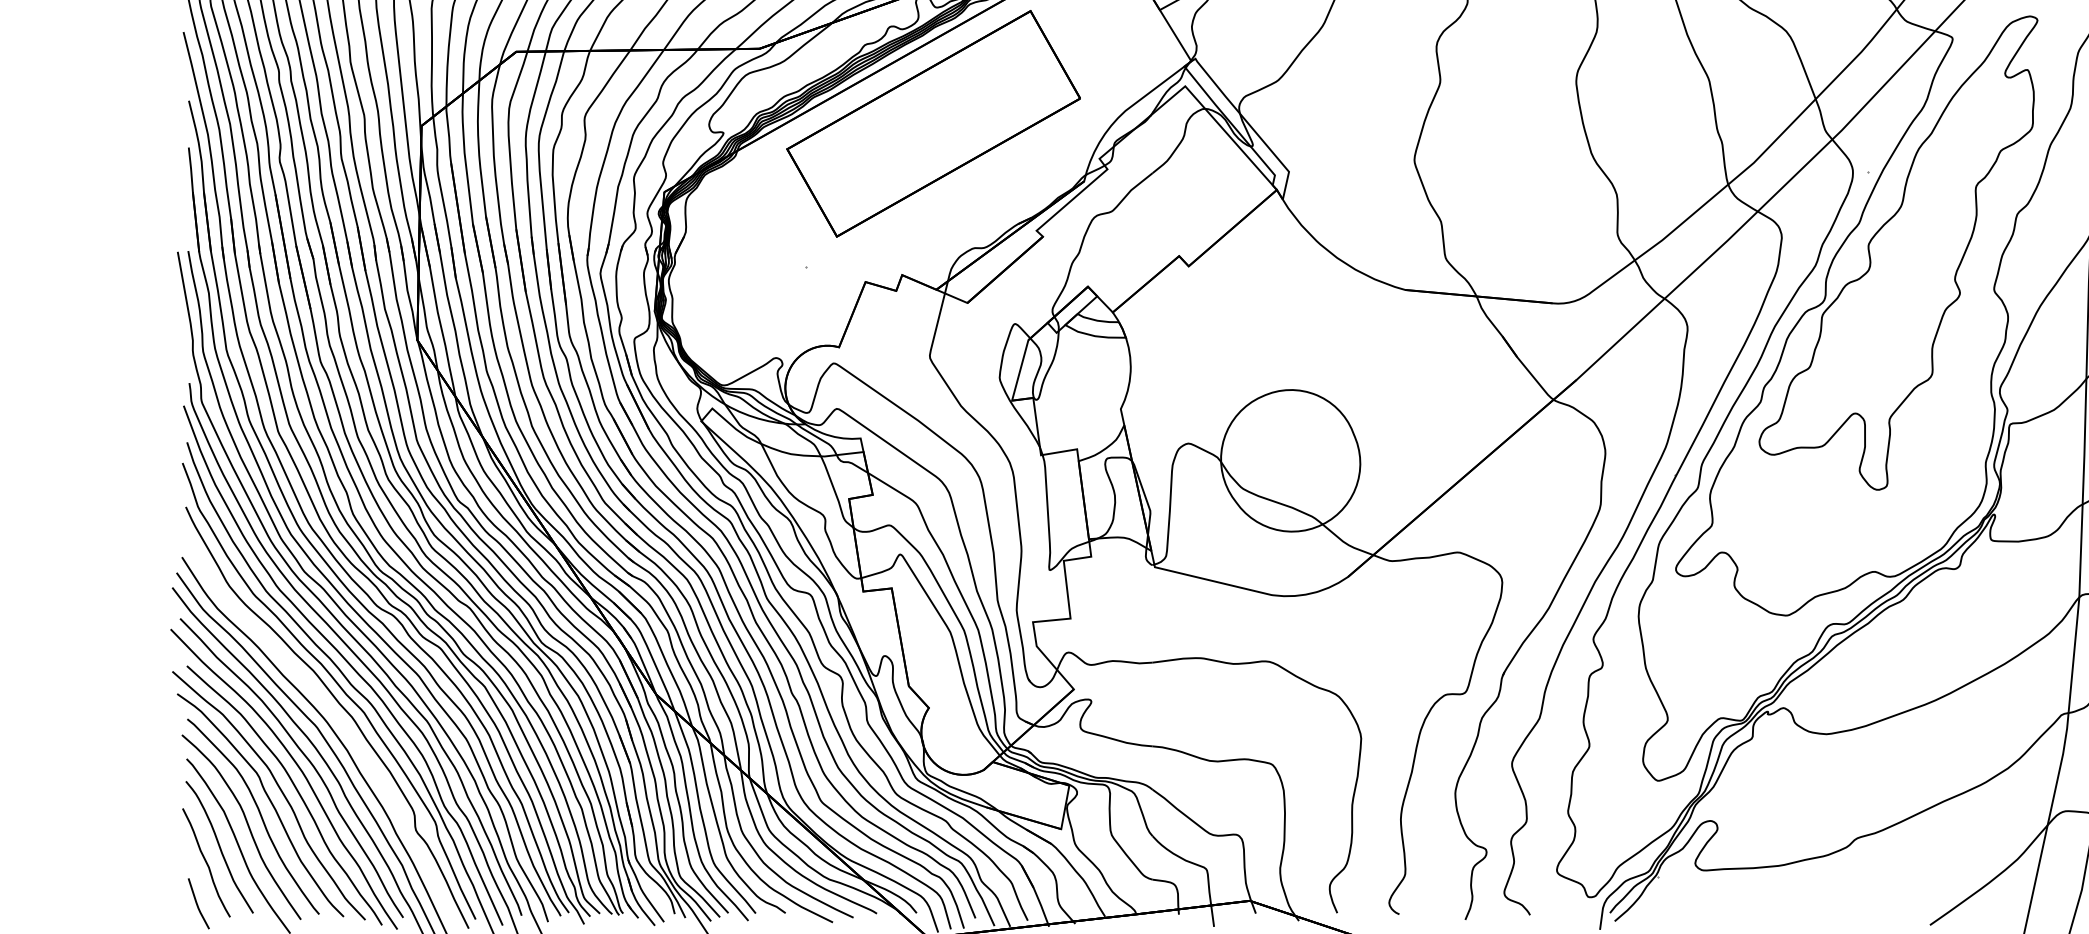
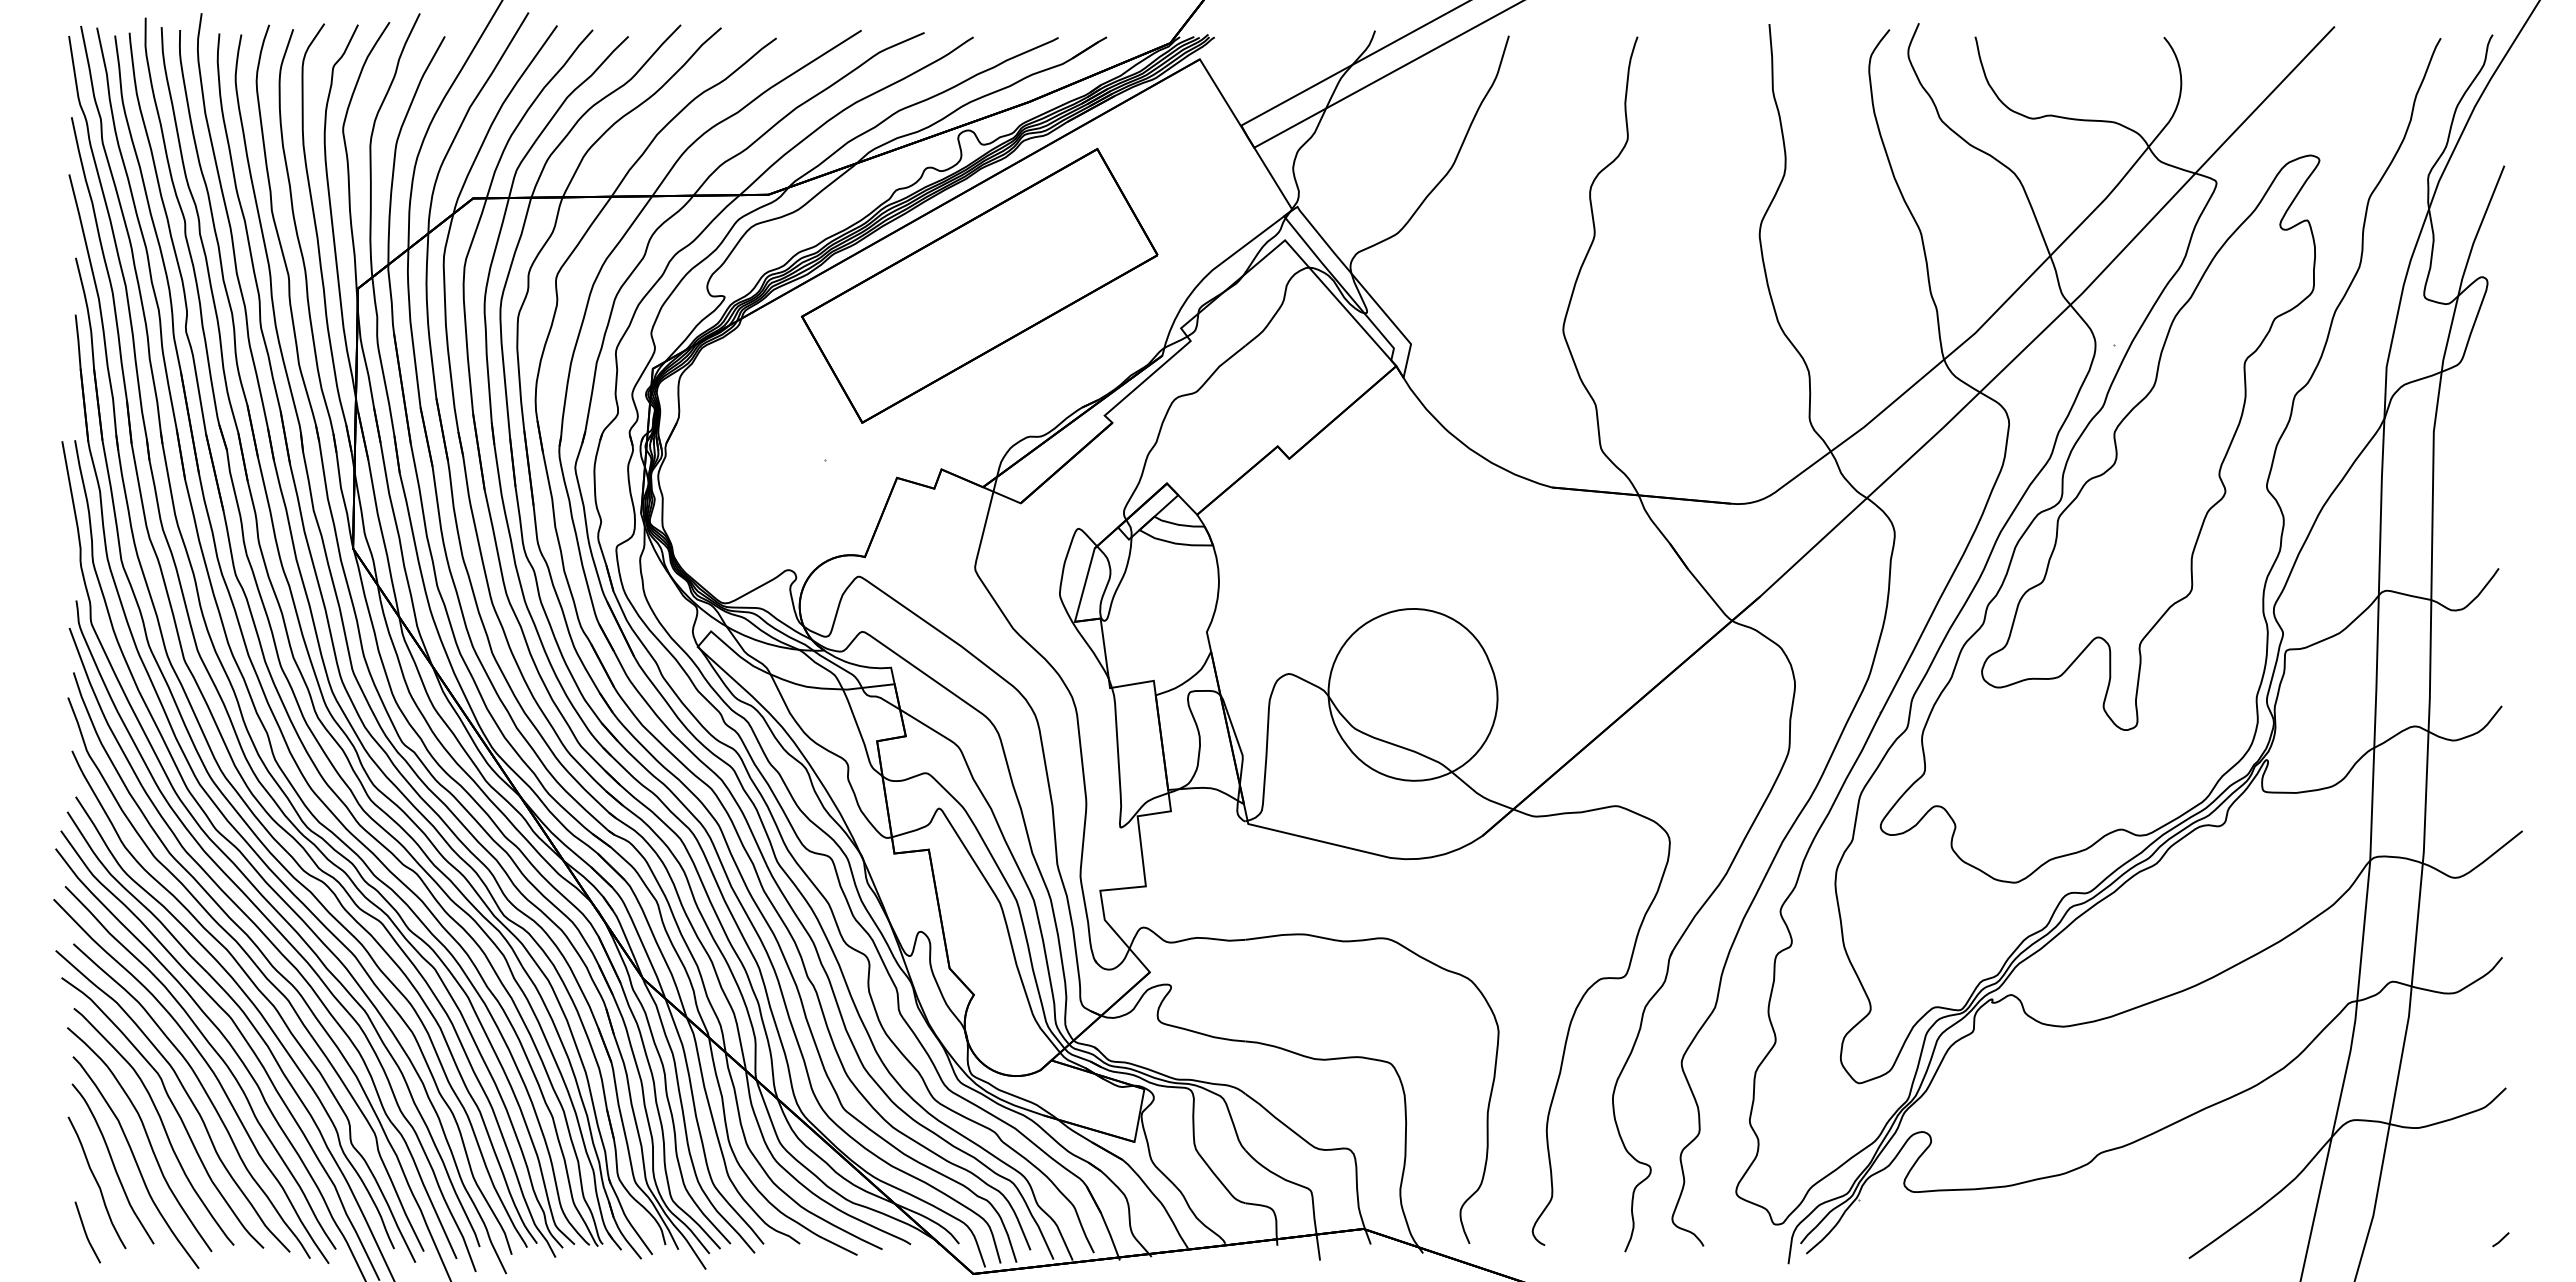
curve: (336, 718) -> (254, 1007), added

